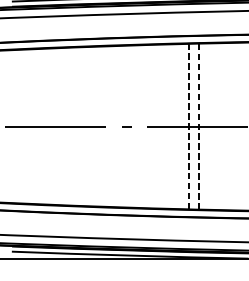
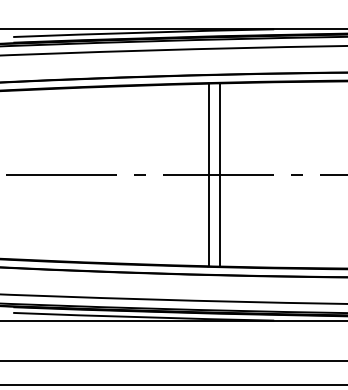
line: (188, 126) -> (208, 174), dashed -> solid
line: (199, 126) -> (220, 174), dashed -> solid

